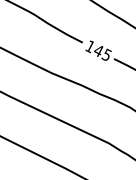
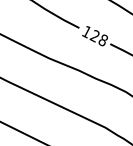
text: (102, 52) -> (98, 37), 145 -> 128

